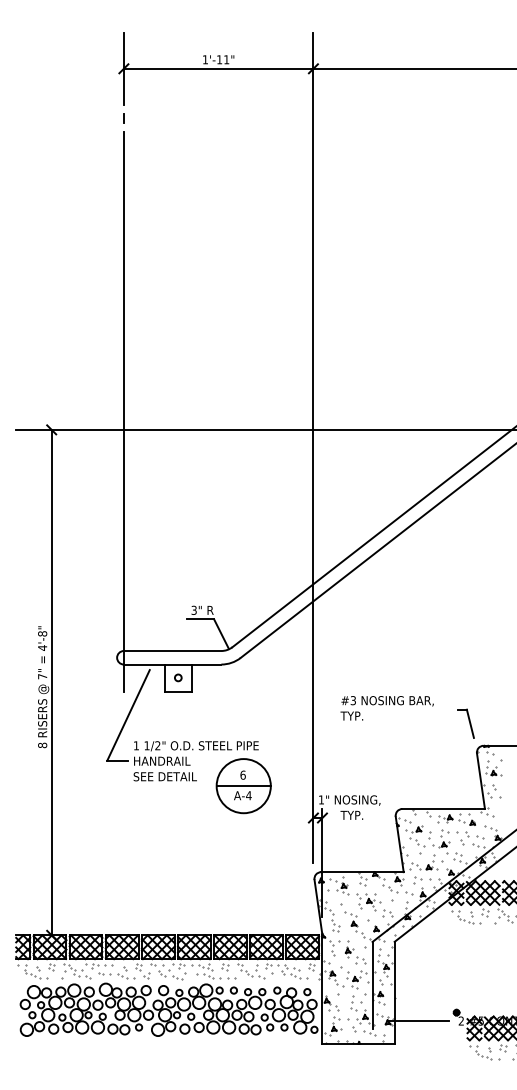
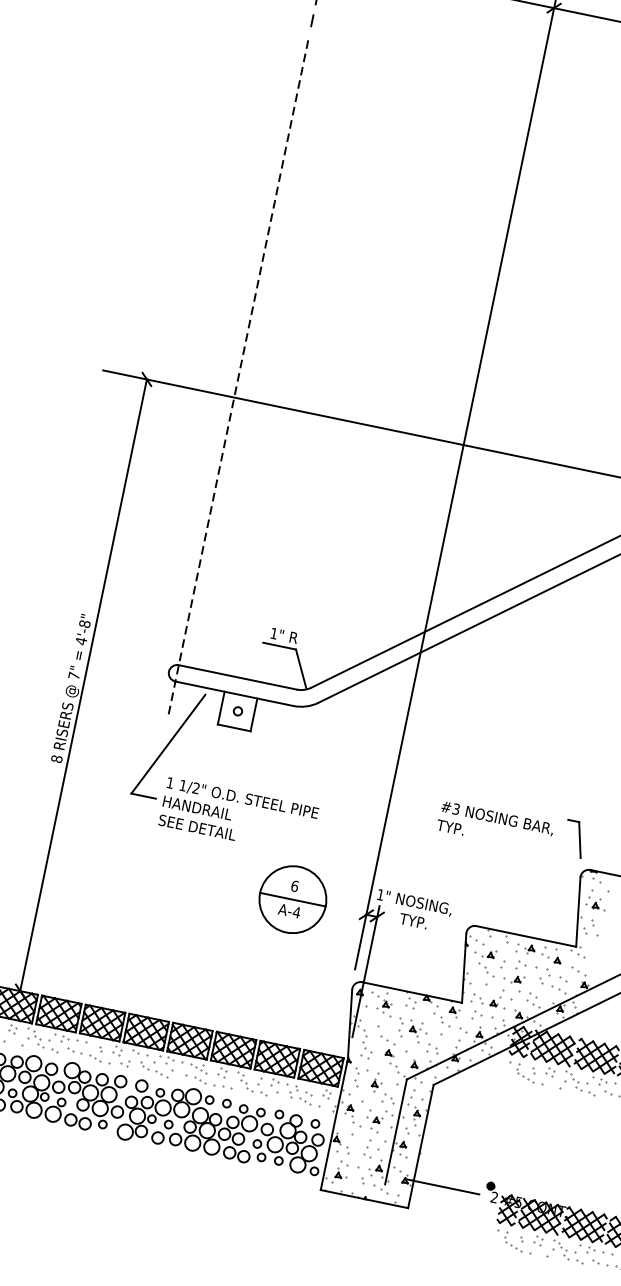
line: (123, 411) -> (238, 375), solid -> dashed
text: (193, 609) -> (273, 632), 3" -> 1"
text: (386, 708) -> (494, 827), moved
part: (243, 786) -> (292, 900), moved

